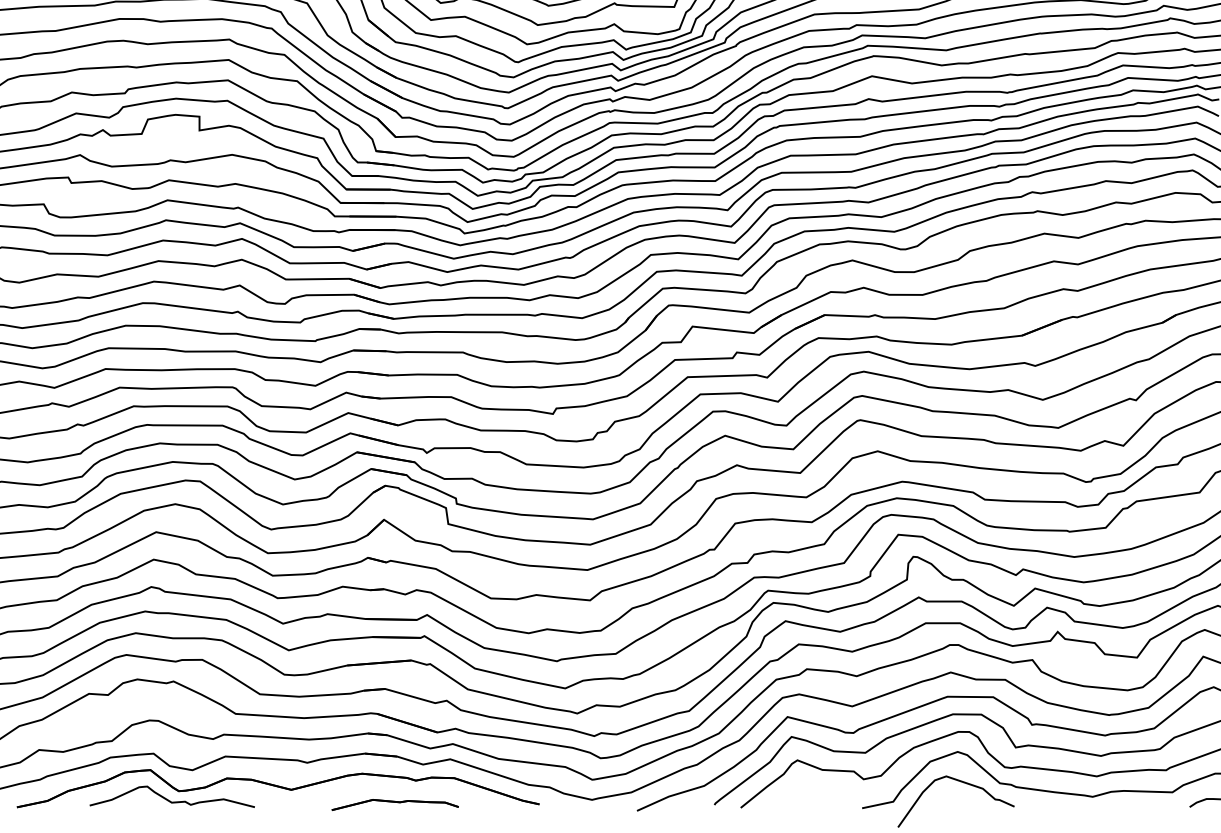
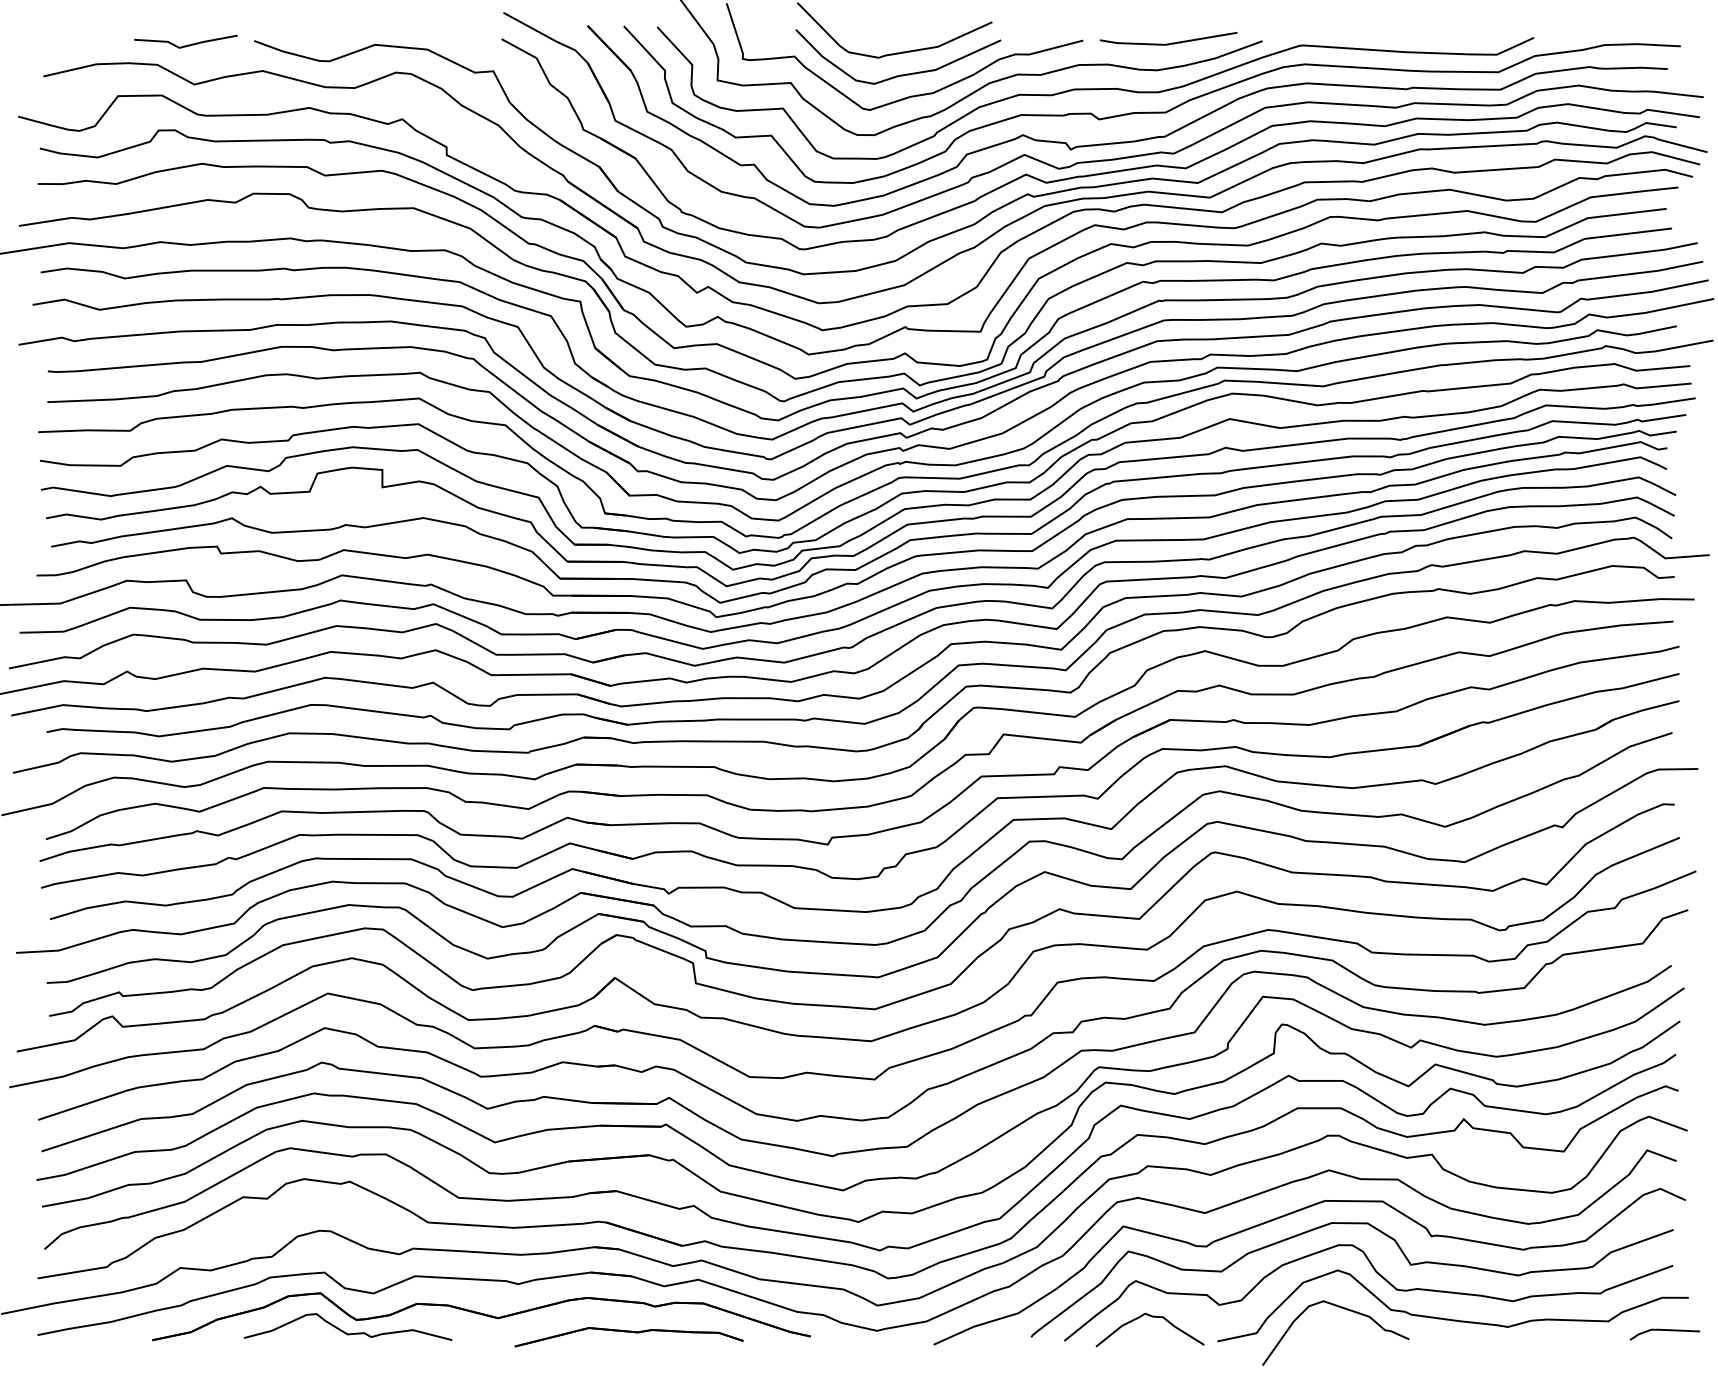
curve: (809, 789) -> (1151, 1317), added
part: (394, 805) -> (628, 1337), size x1.43

